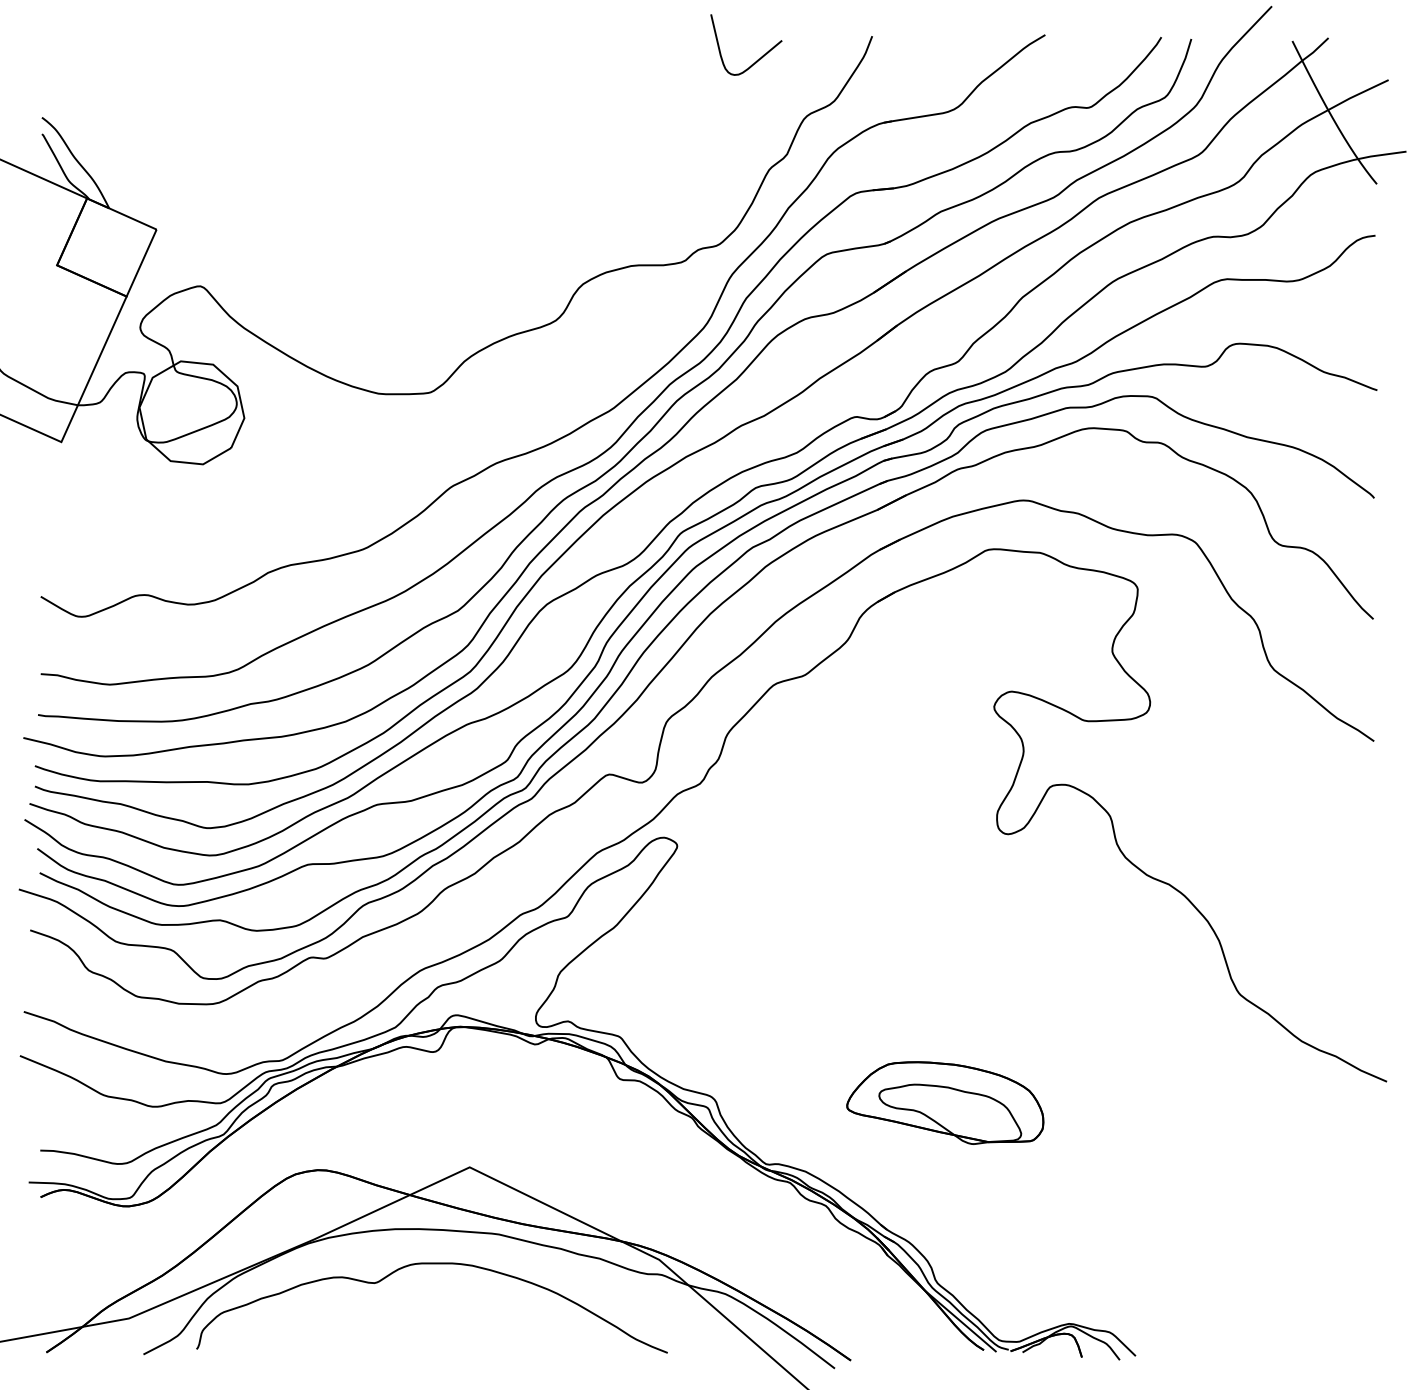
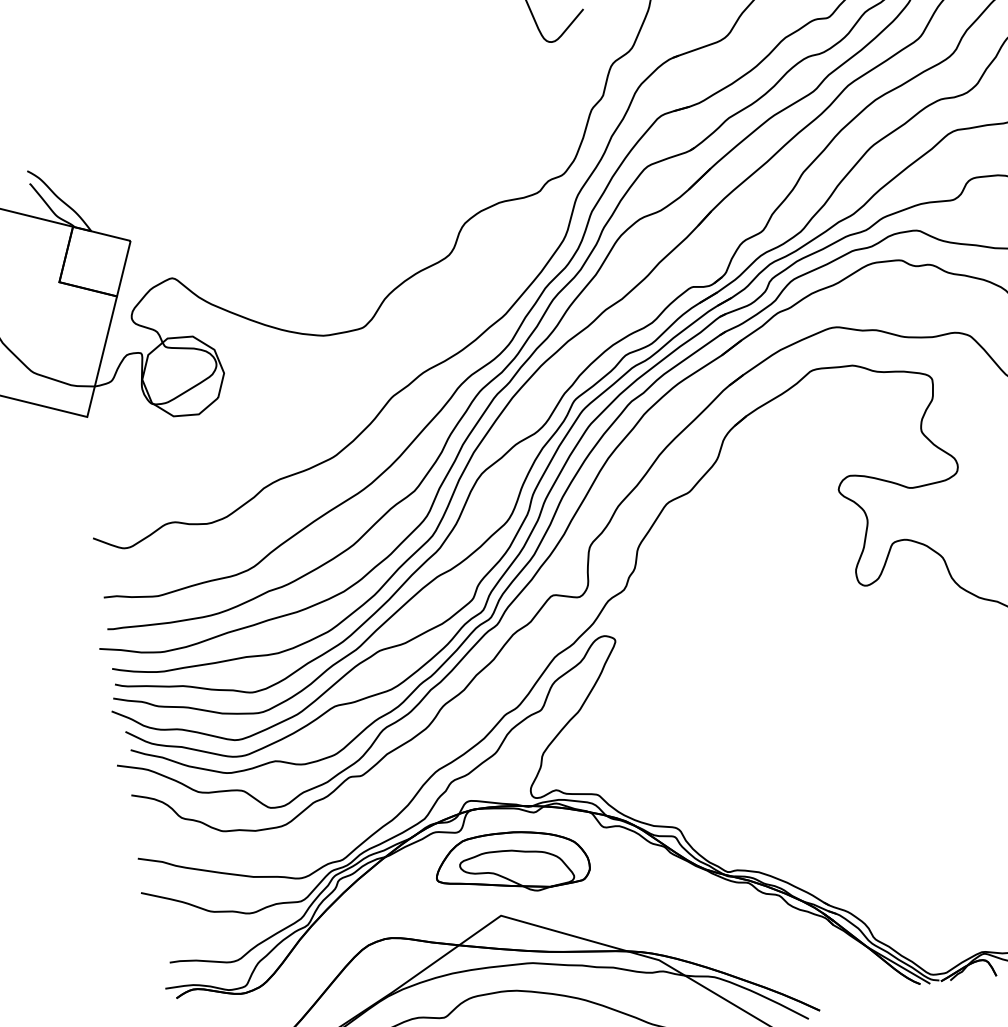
part: (945, 1102) -> (511, 862), moved

